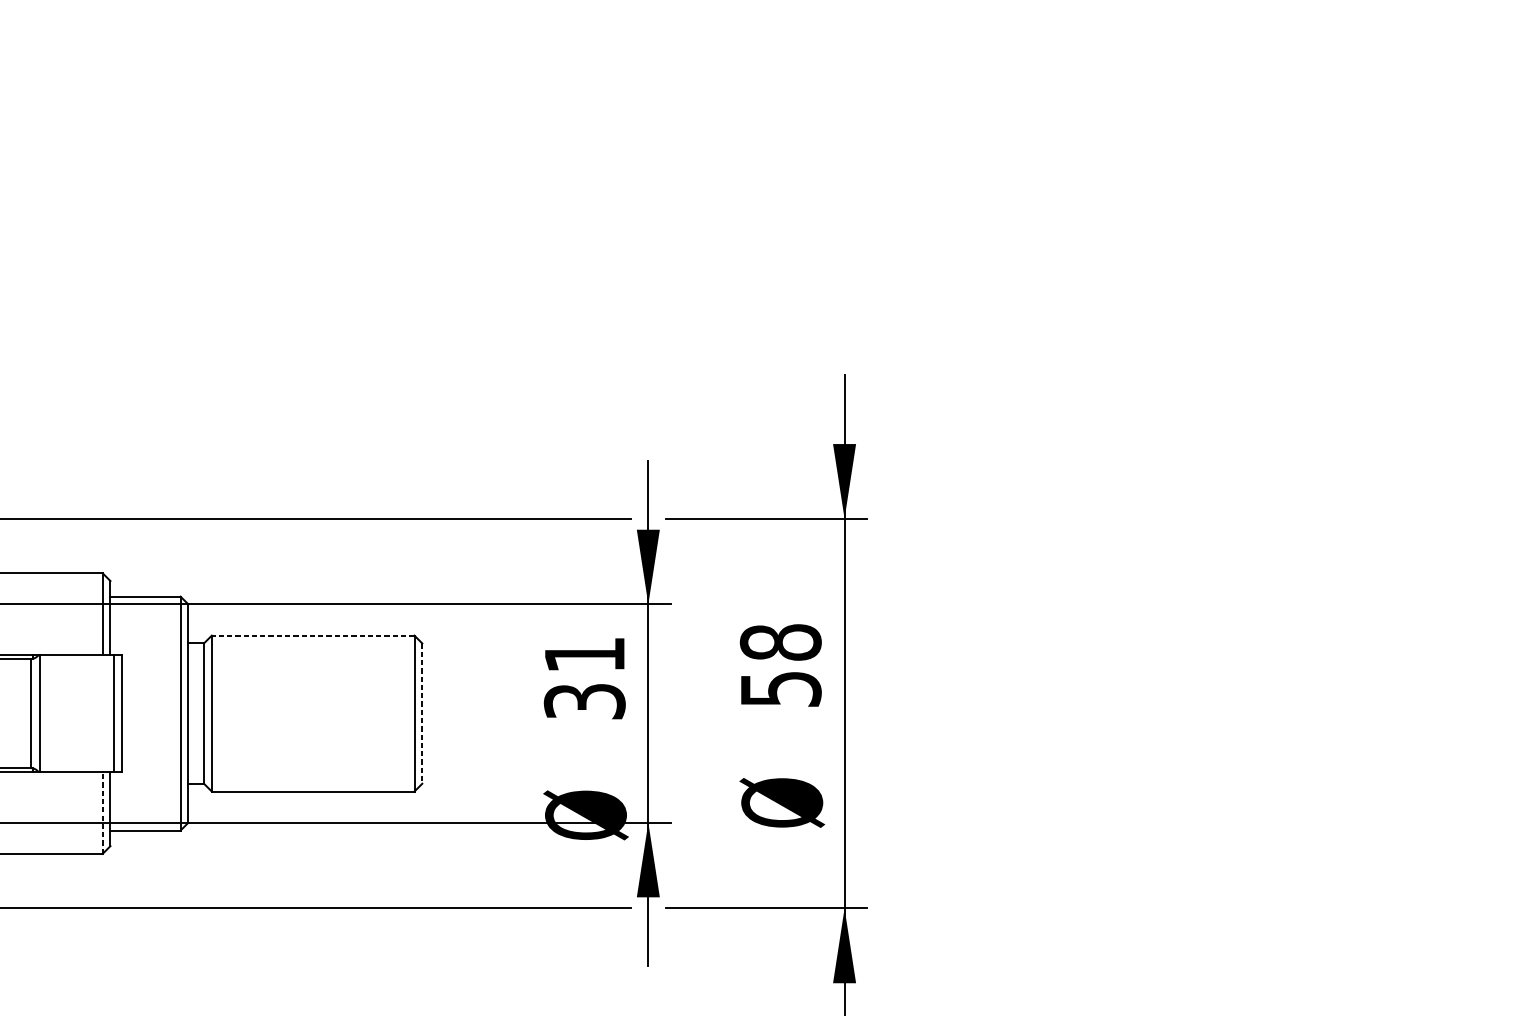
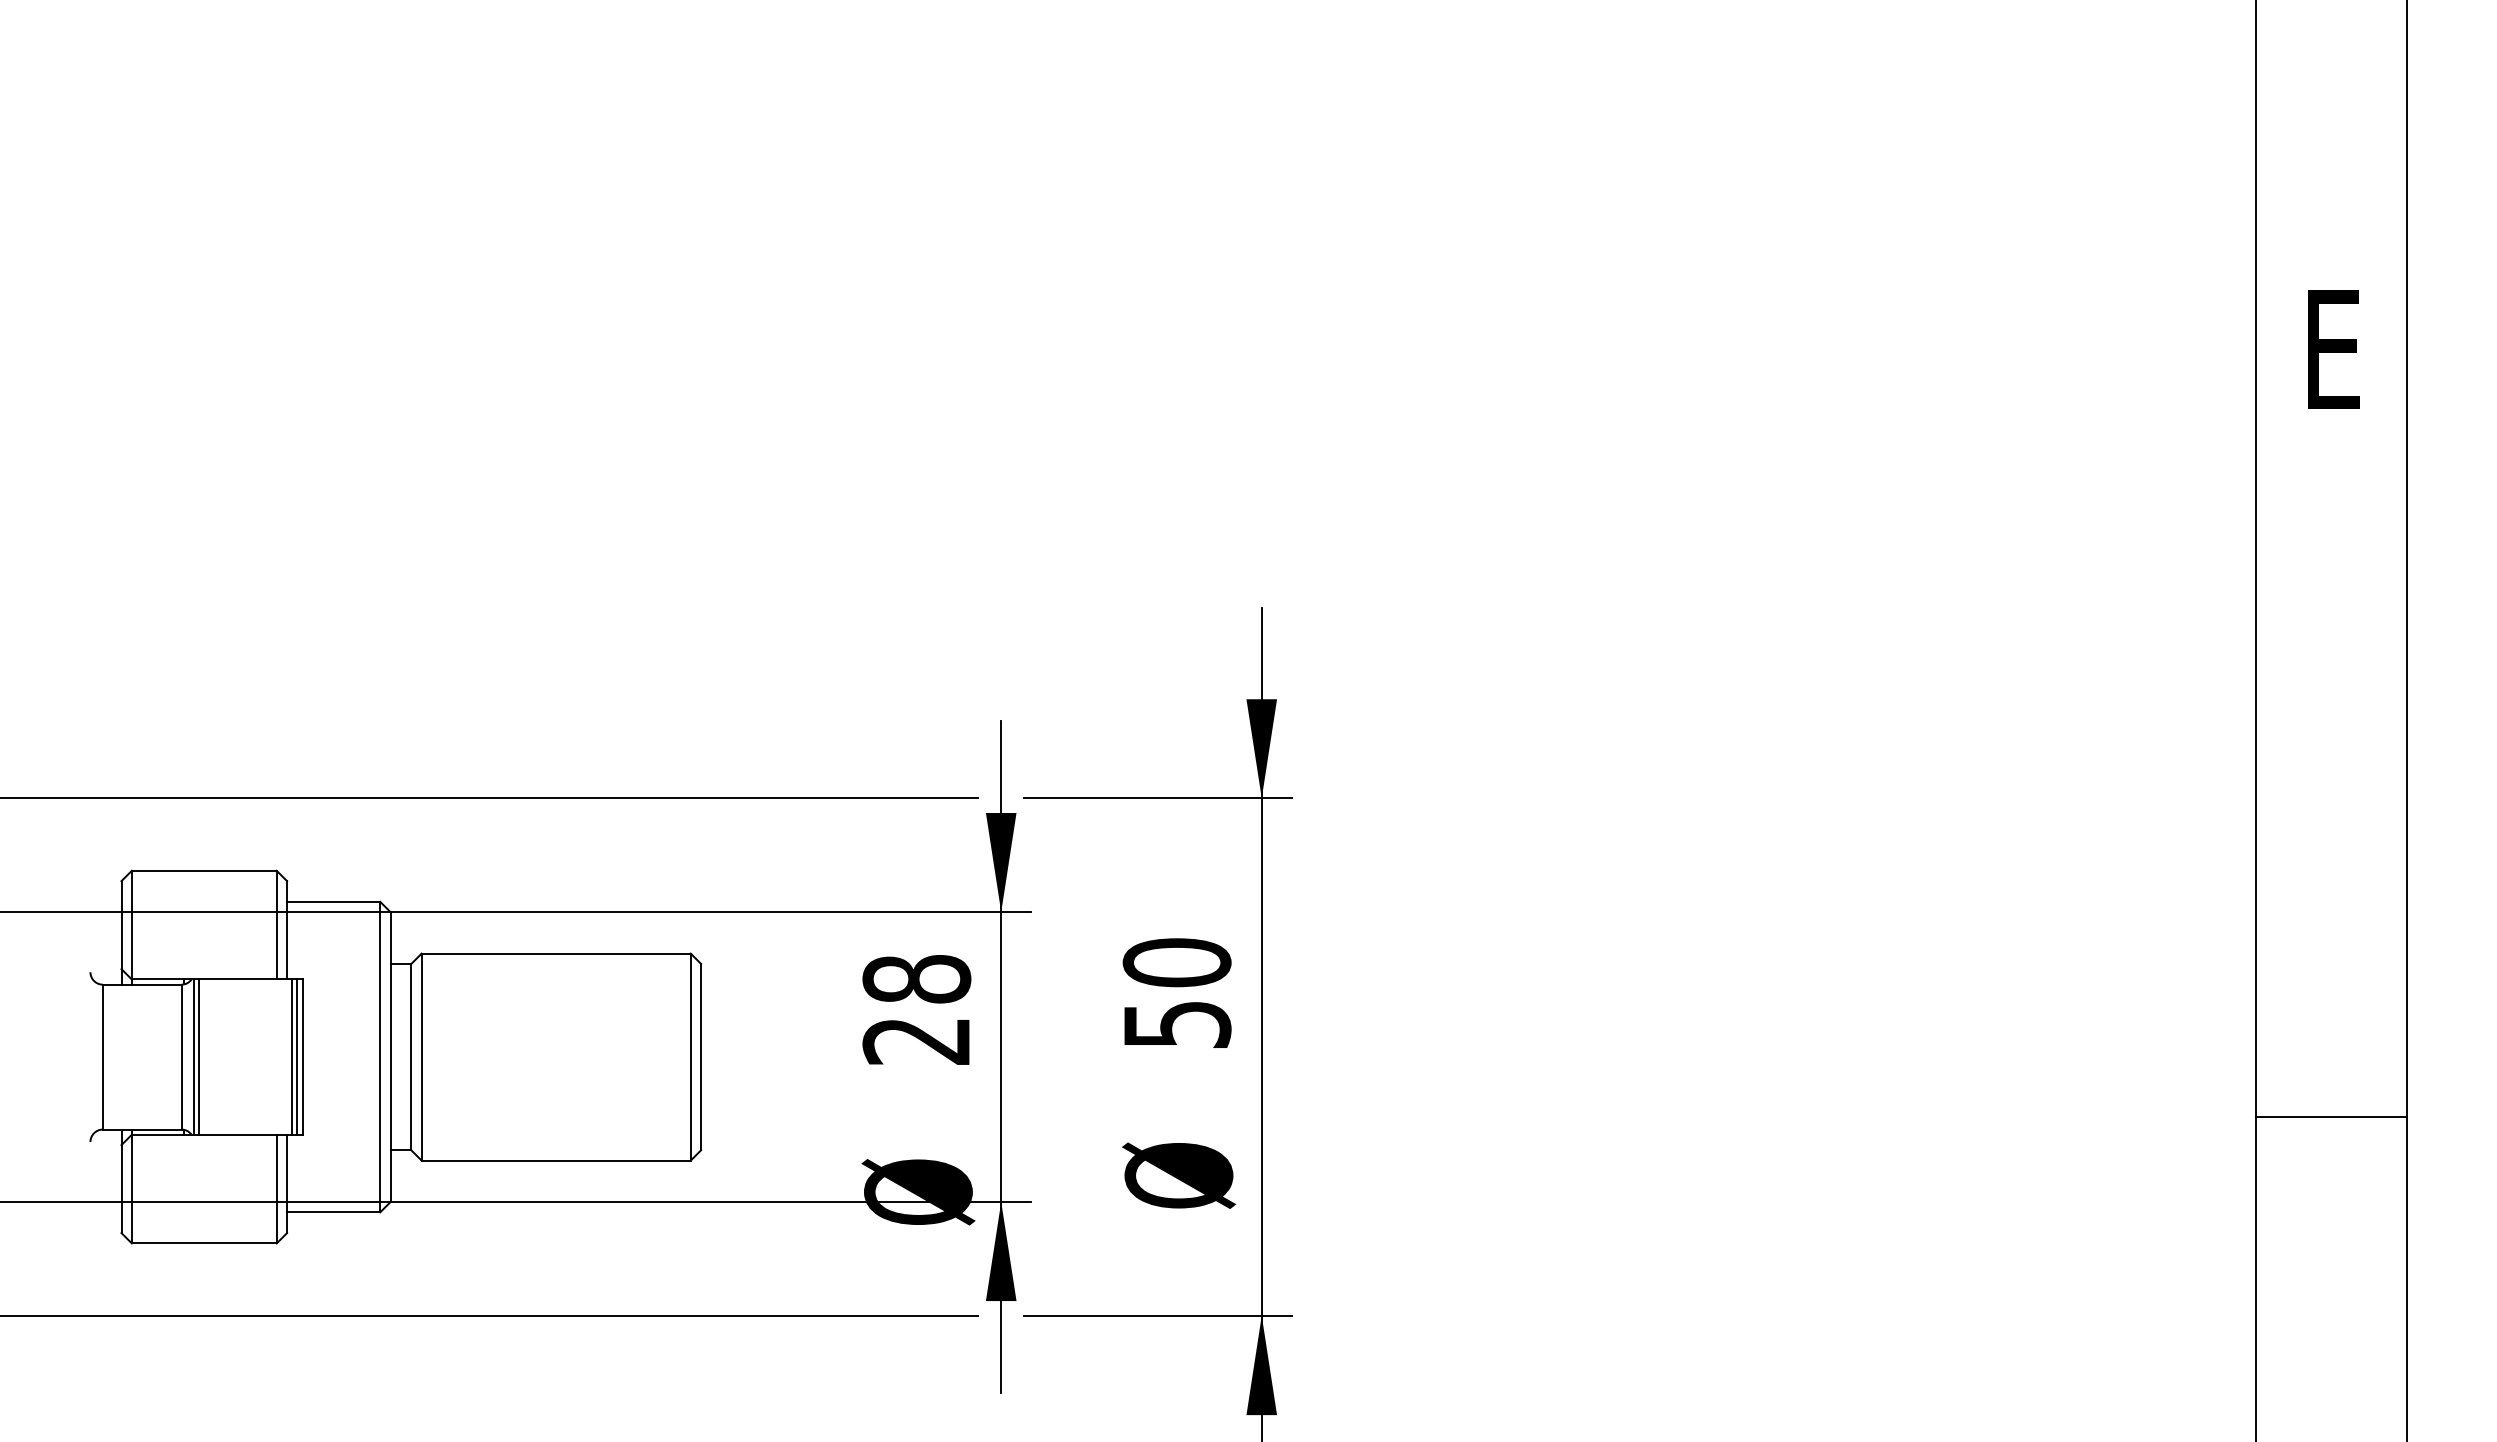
line: (313, 635) -> (556, 953), dashed -> solid
text: (781, 642) -> (1177, 962), 58 -> 50
text: (584, 677) -> (916, 1009), 31 -> 28
line: (44, 713) -> (199, 1056), added
line: (118, 713) -> (297, 1056), added
line: (422, 713) -> (701, 1057), dashed -> solid
line: (102, 812) -> (276, 1188), dashed -> solid

